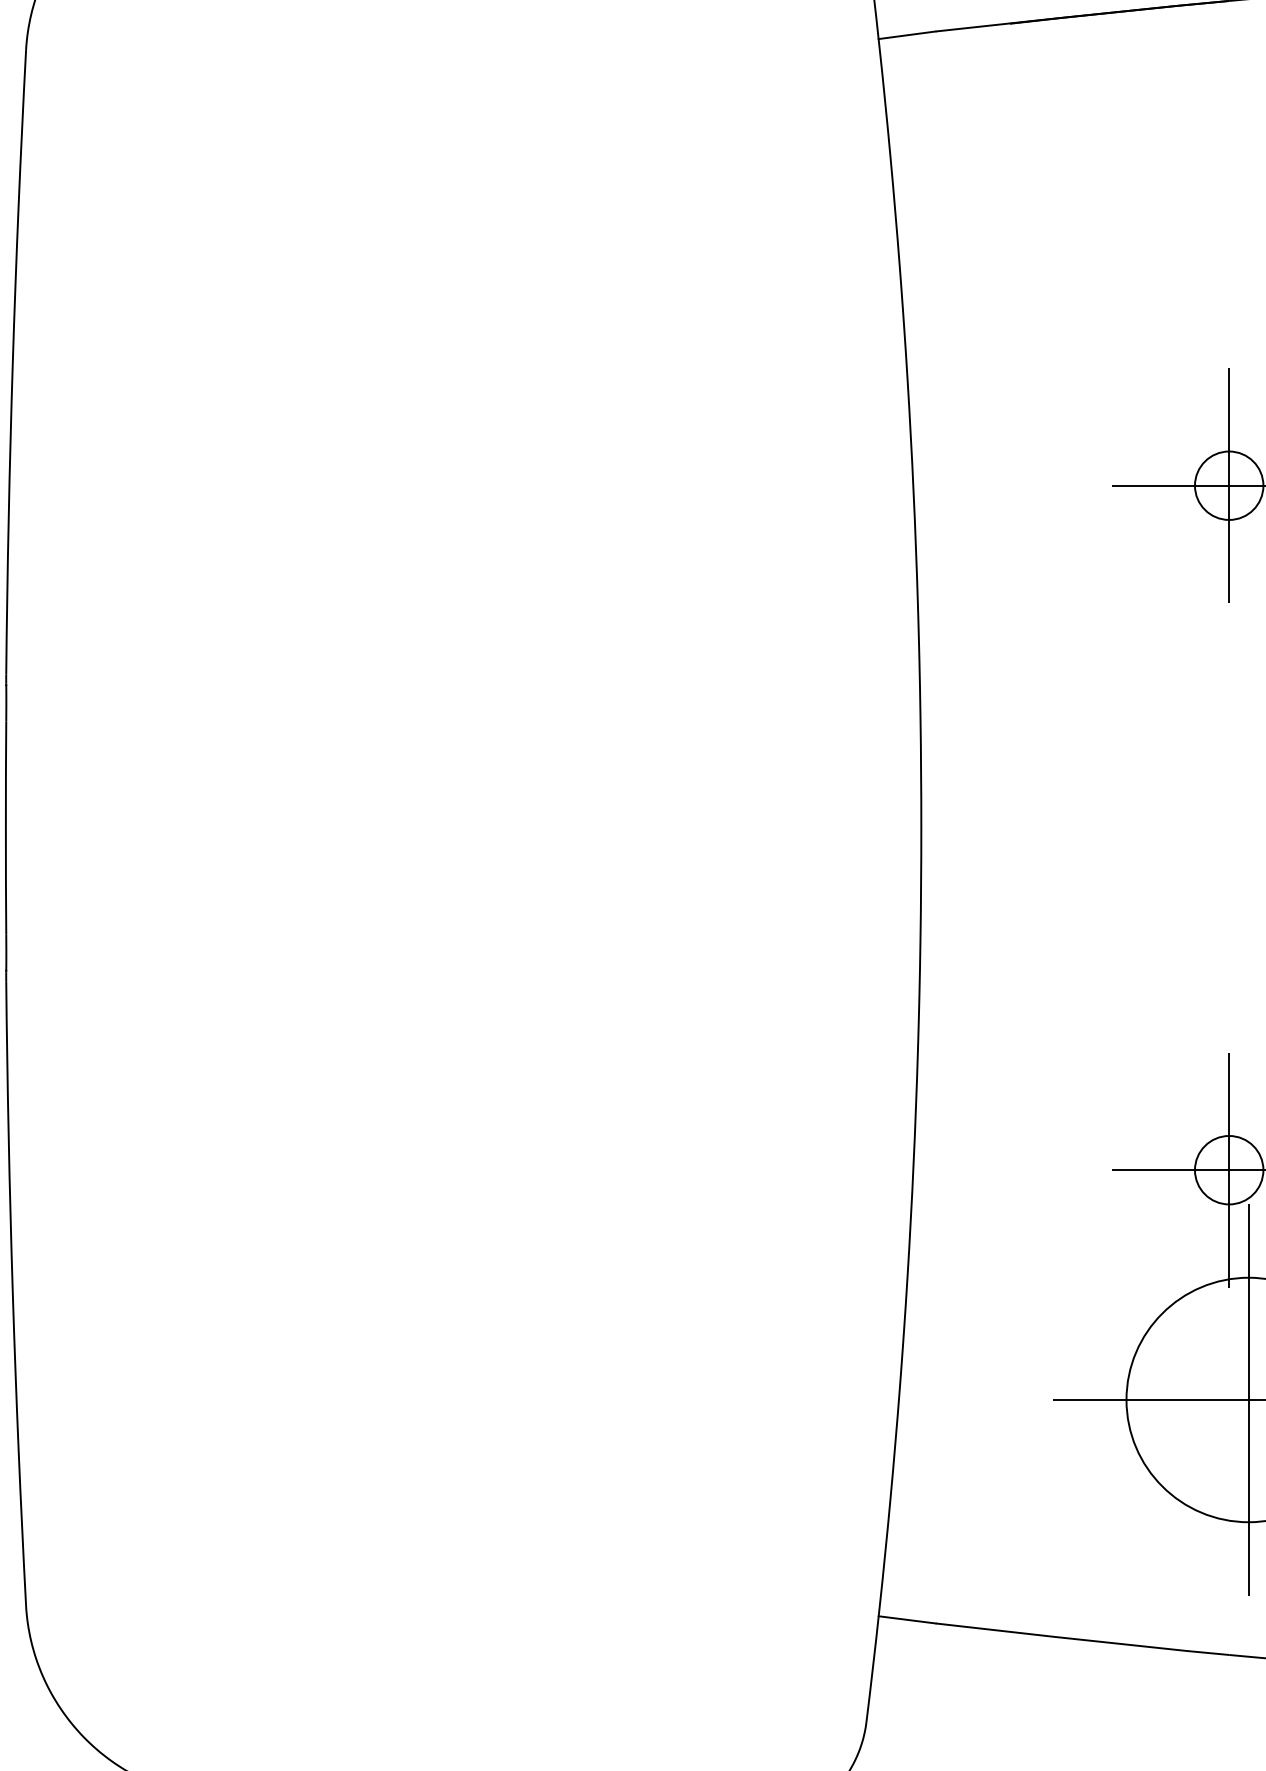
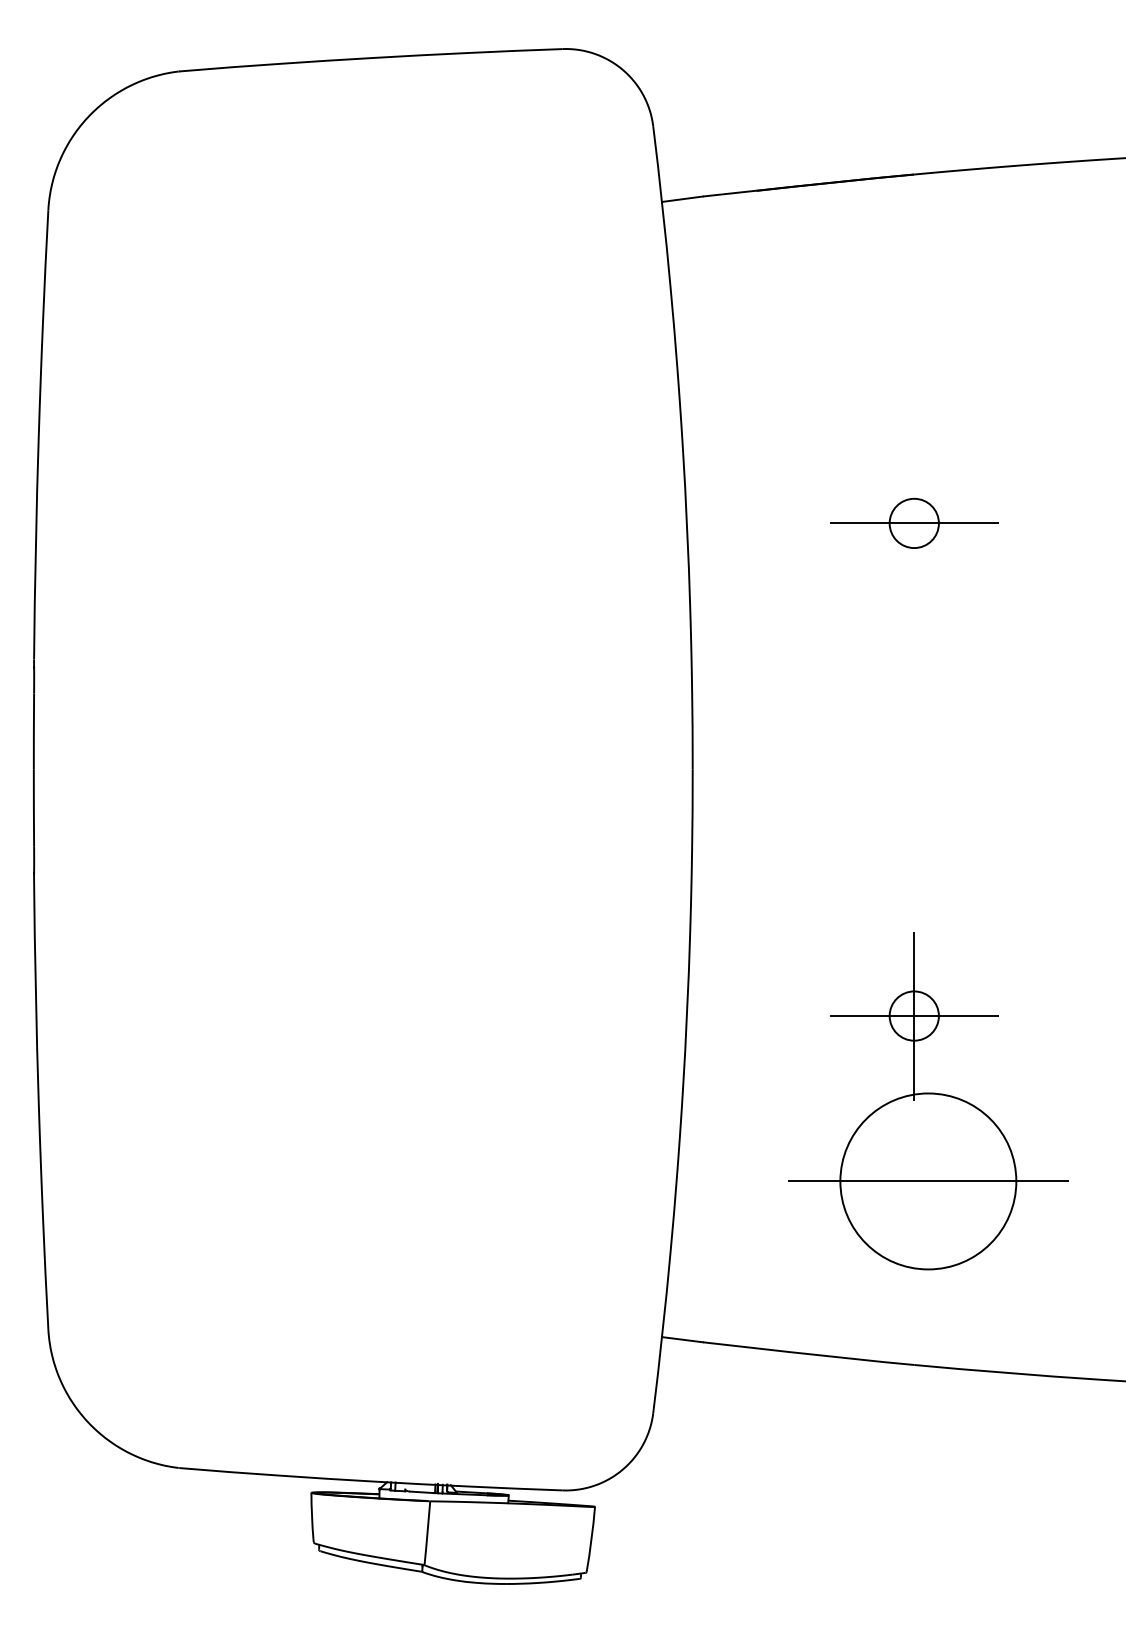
line: (1229, 484) -> (914, 522), removed
line: (1248, 1400) -> (928, 1181), removed

